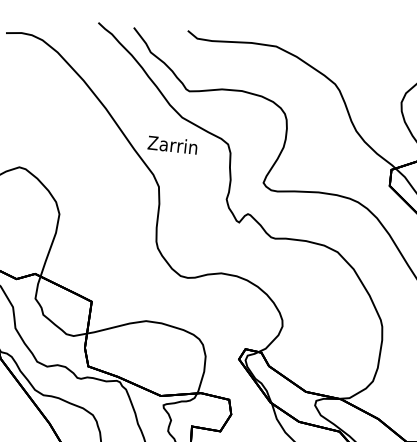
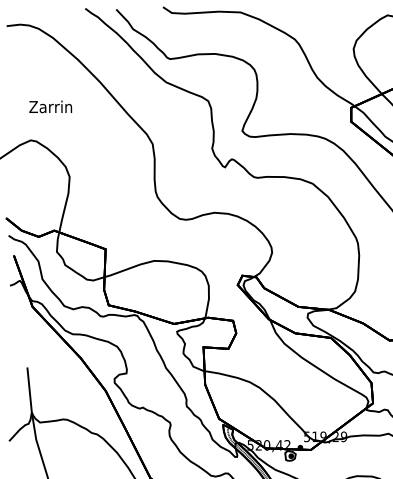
text: (172, 144) -> (50, 106), moved

